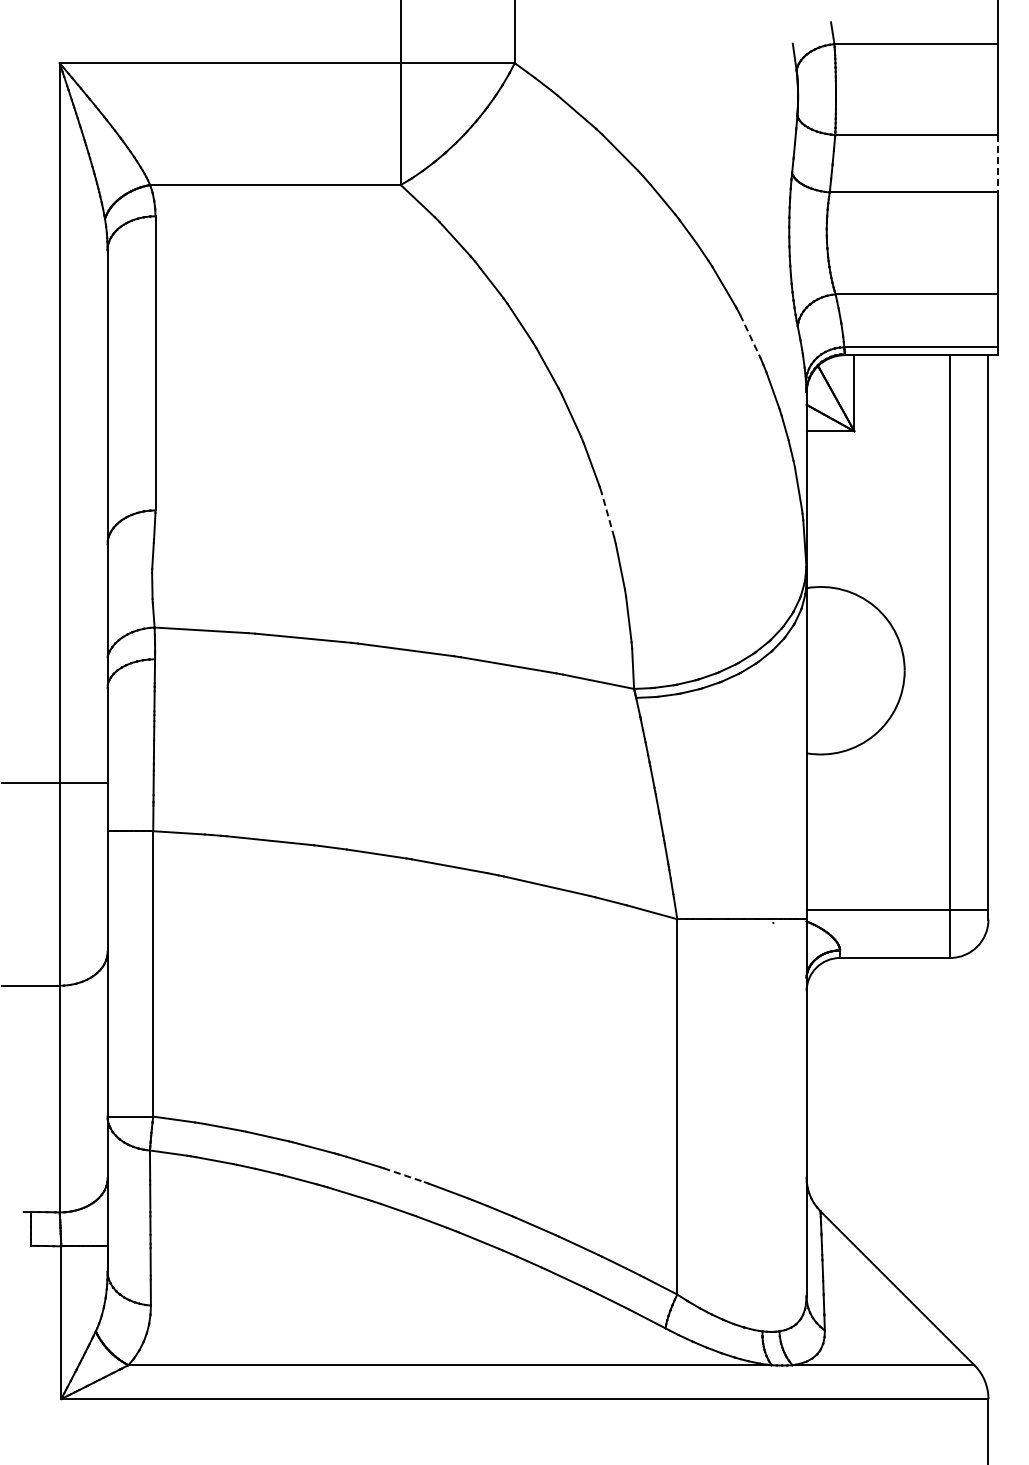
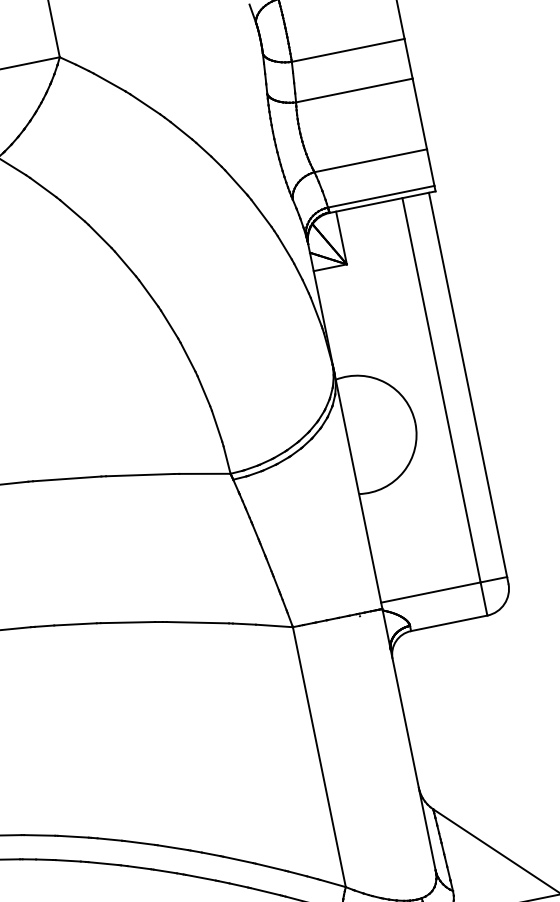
line: (998, 163) -> (408, 58), dashed -> solid
line: (750, 336) -> (261, 213), dashed -> solid
line: (607, 514) -> (187, 356), dashed -> solid
line: (404, 1175) -> (140, 843), dashed -> solid

